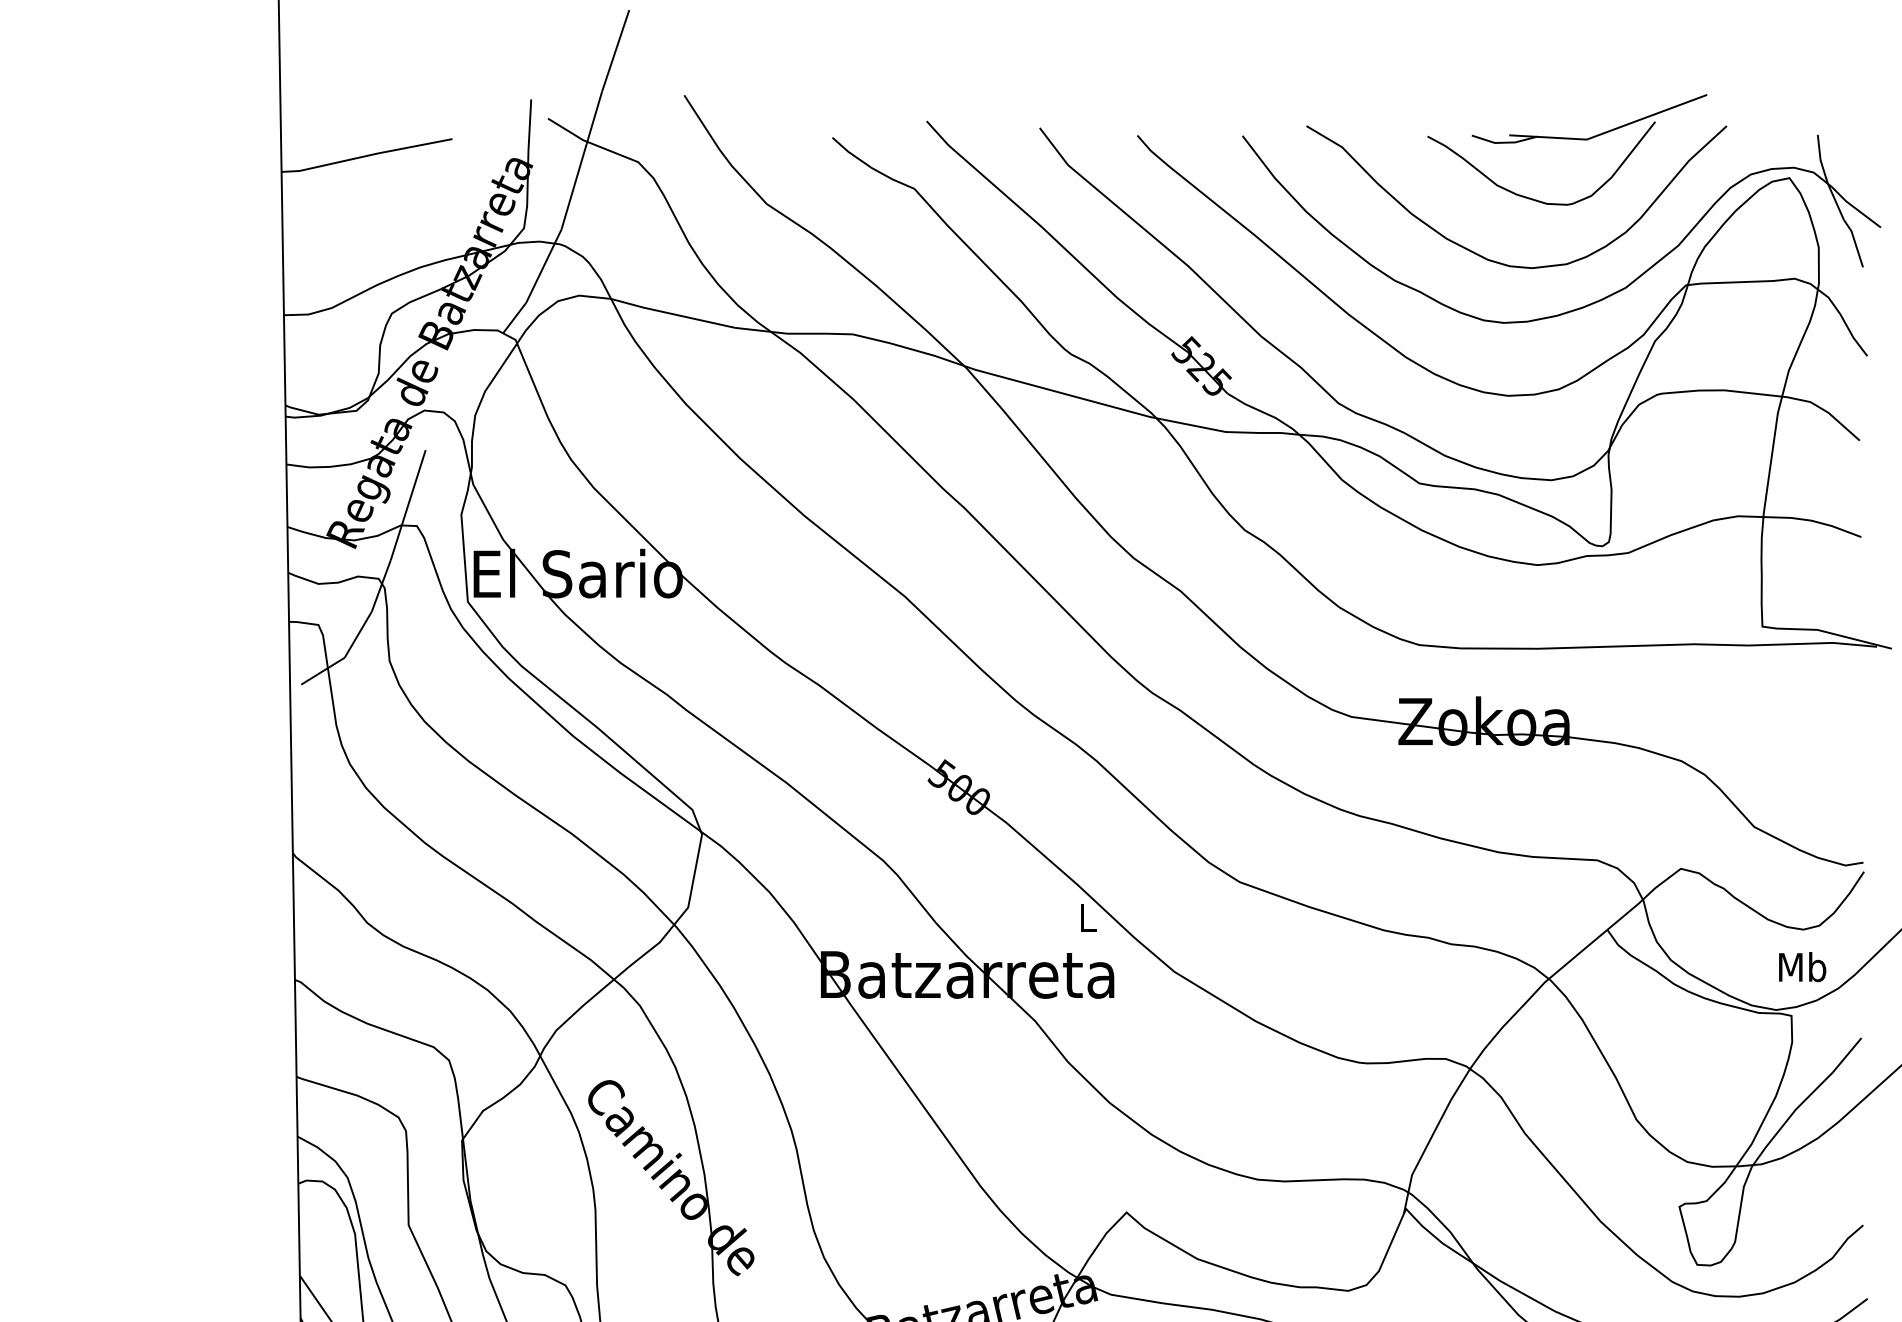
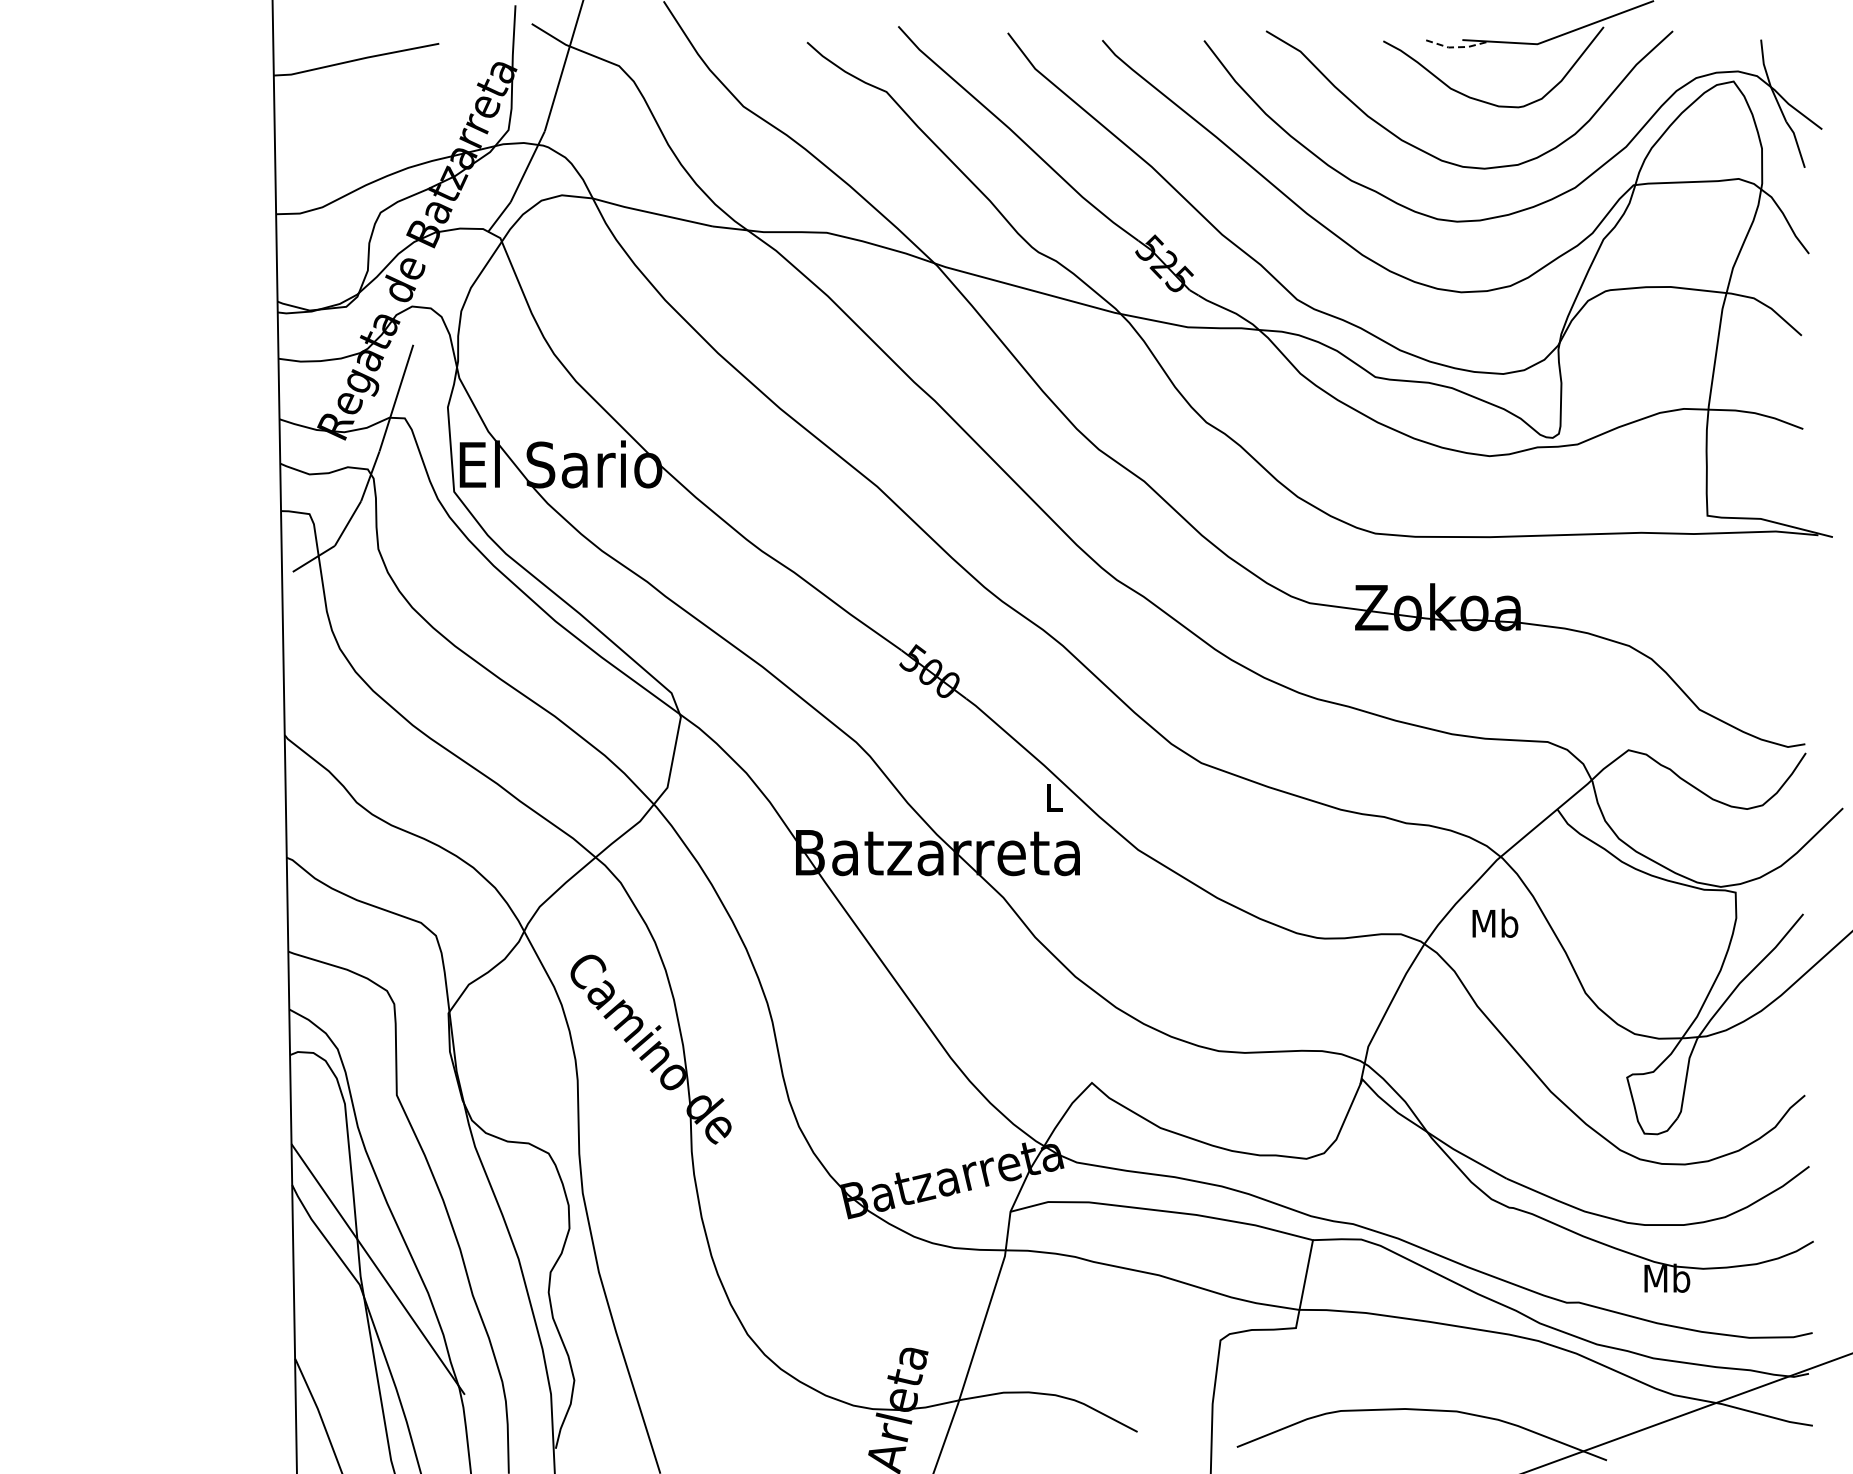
line: (1505, 142) -> (1458, 47), solid -> dashed
text: (1802, 966) -> (1495, 922), moved

